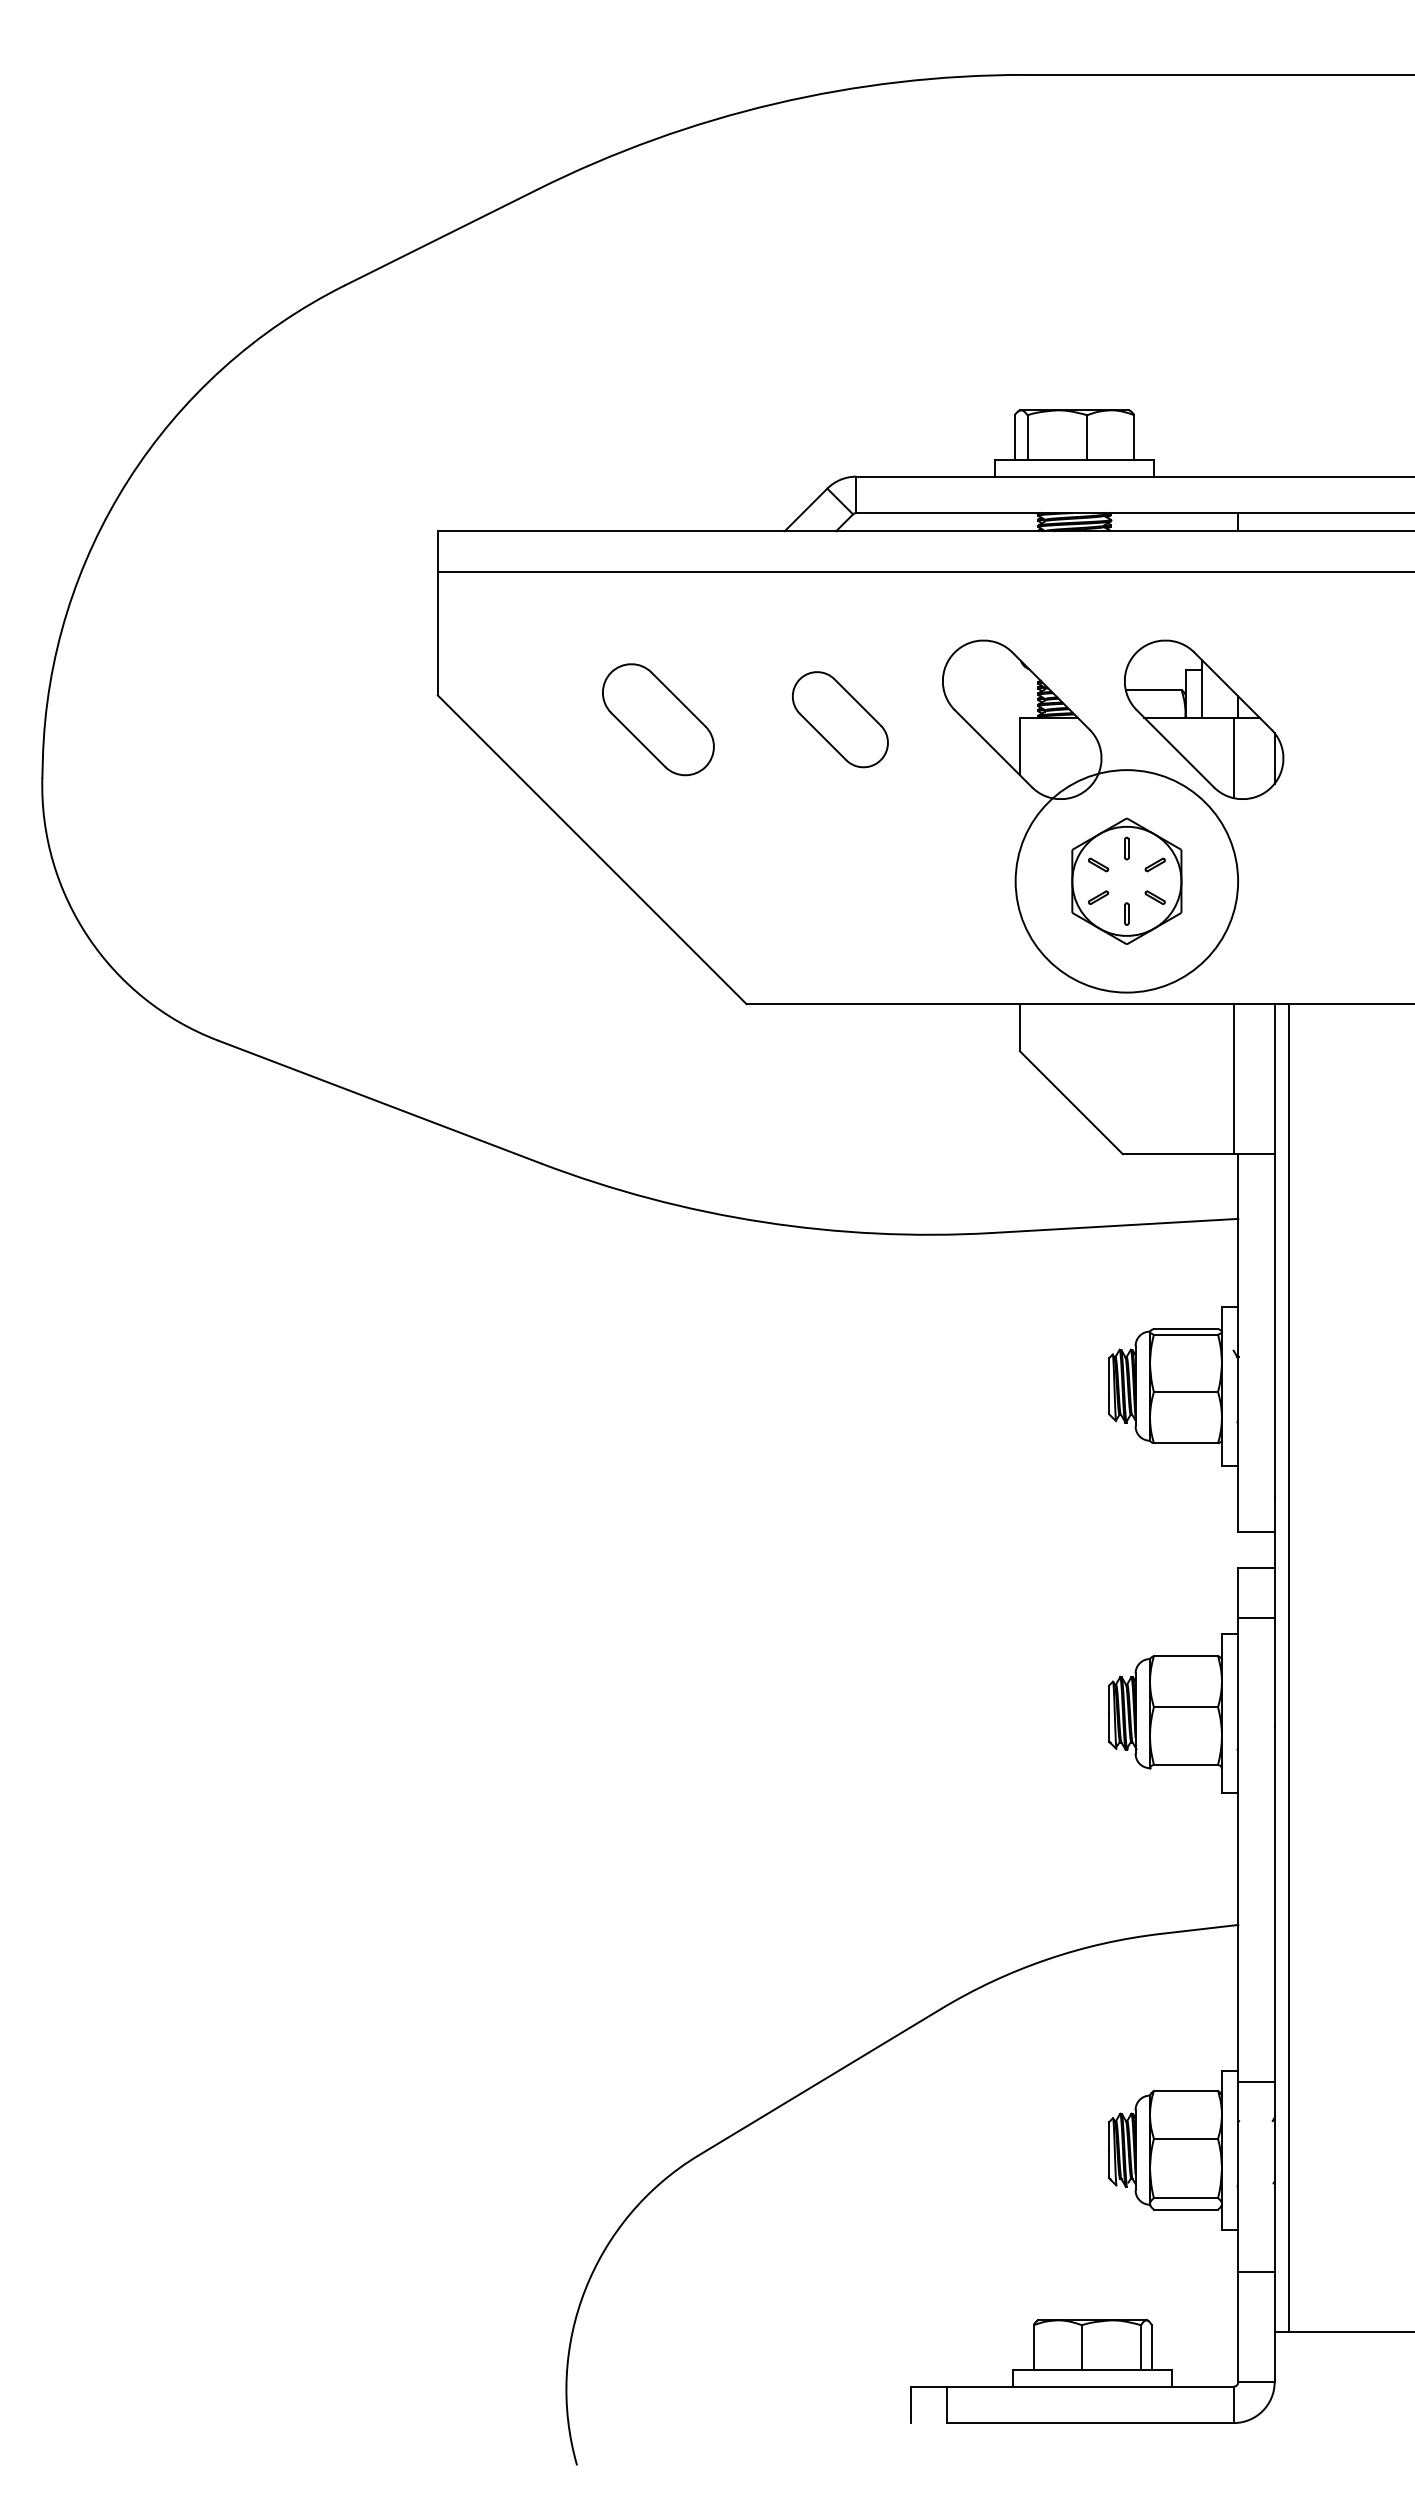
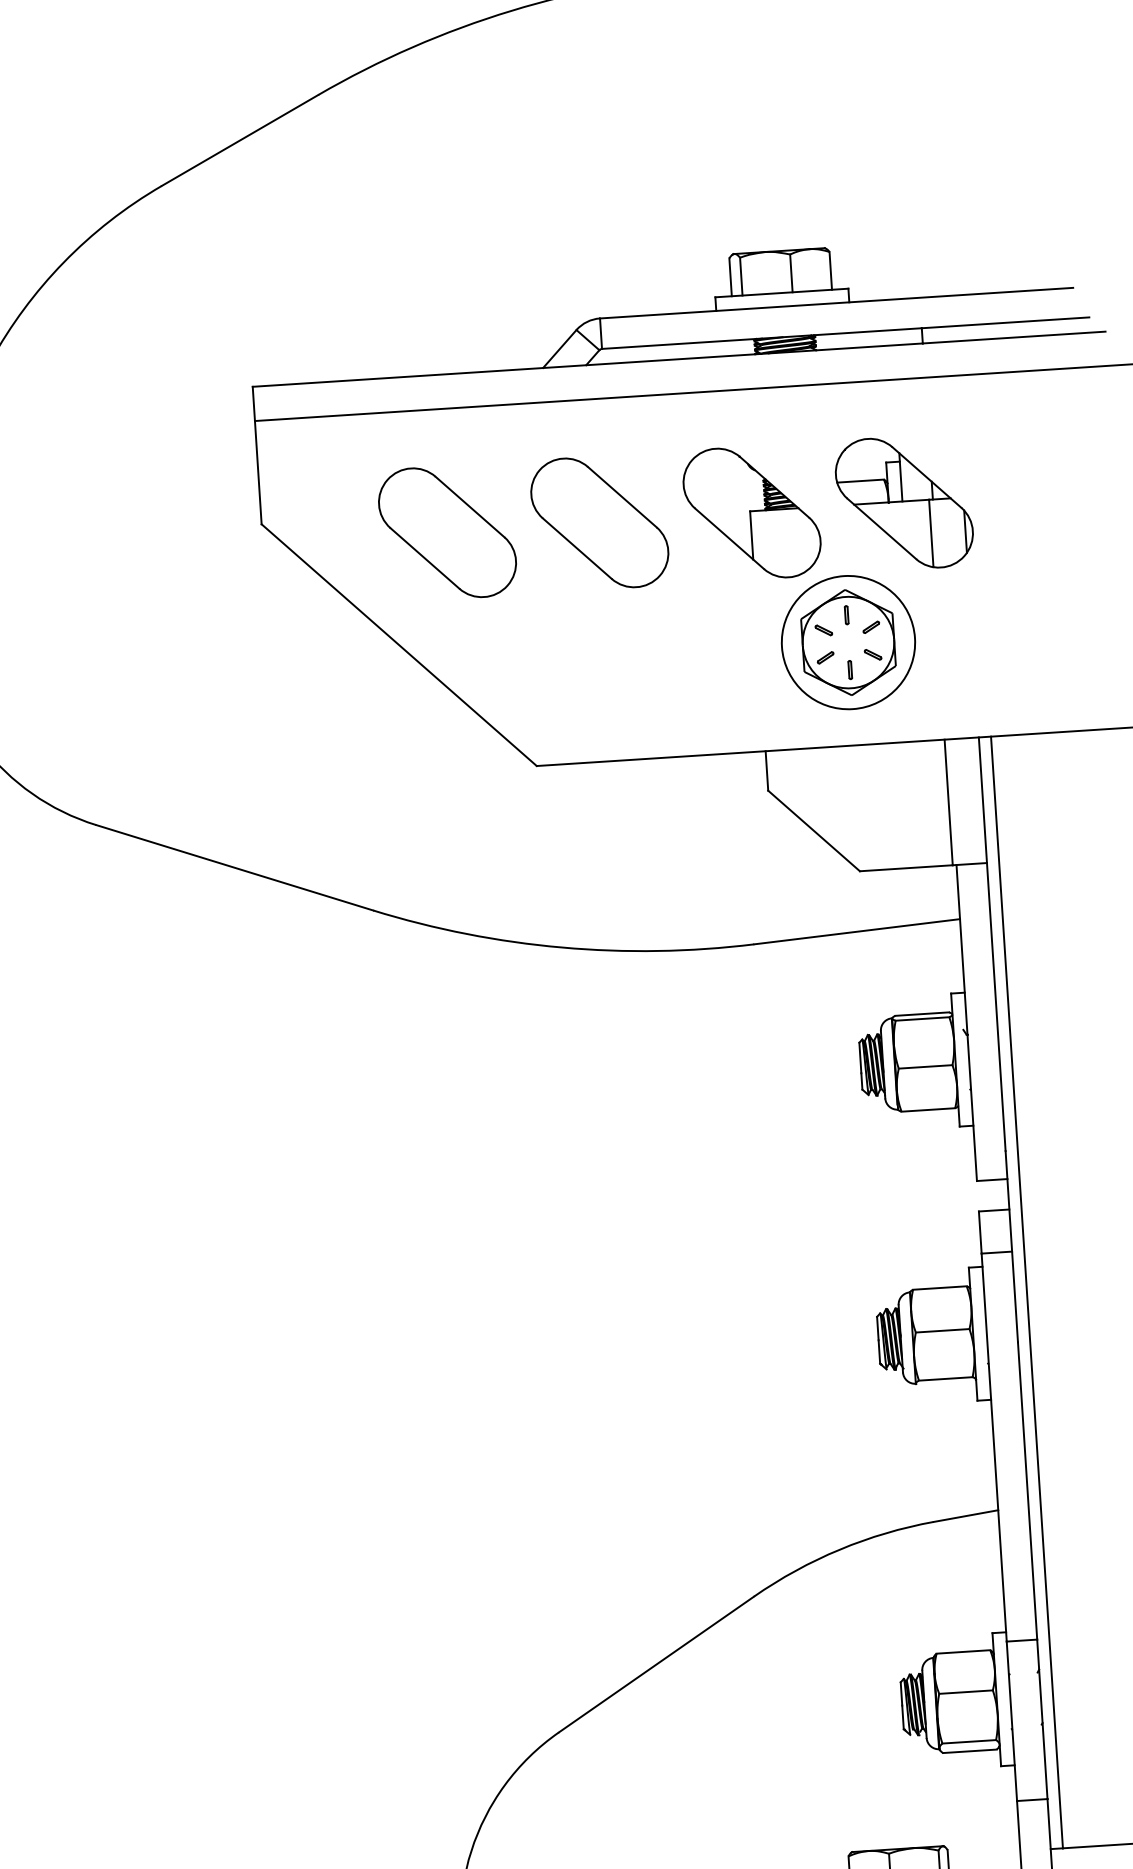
part: (658, 719) -> (447, 532), size x1.43
part: (840, 719) -> (599, 522), size x1.67
circle: (1126, 880) -> (848, 641), size x0.71

